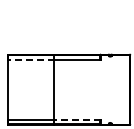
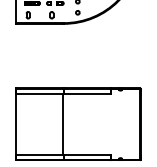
line: (31, 59) -> (40, 93), dashed -> solid
line: (76, 120) -> (86, 155), dashed -> solid

